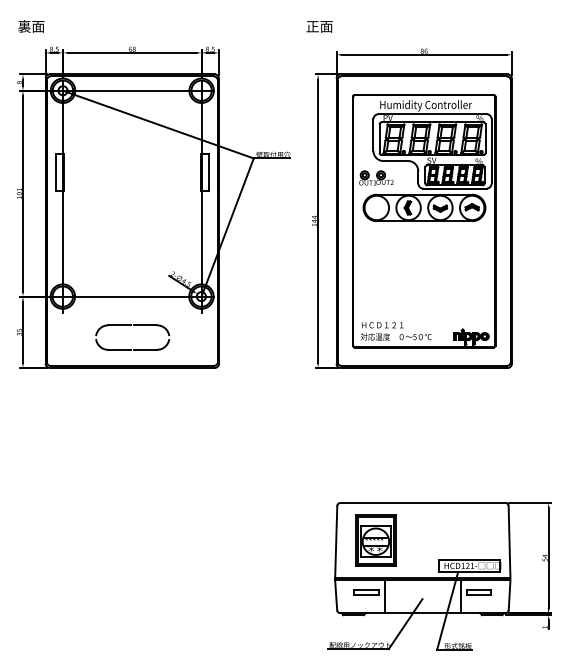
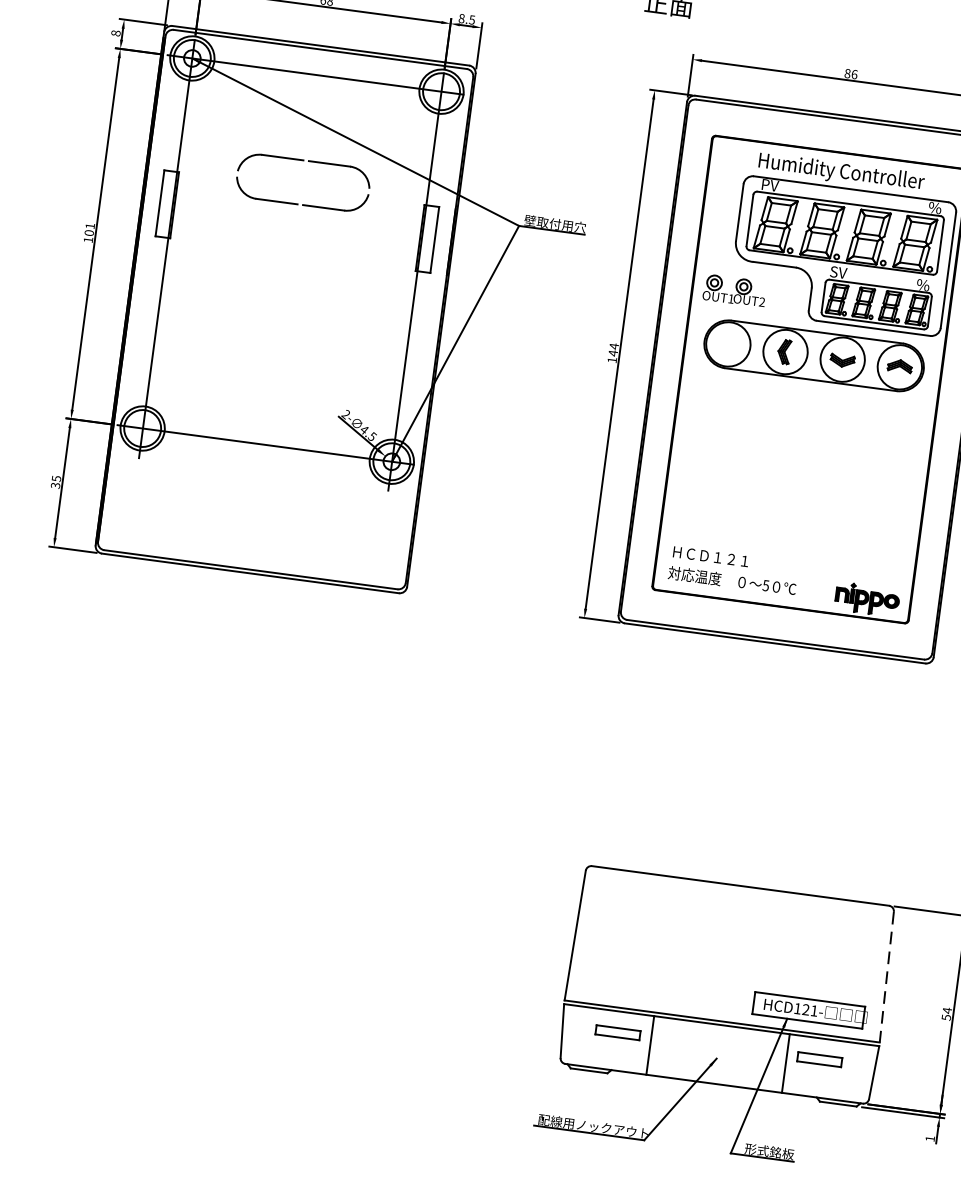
part: (131, 325) -> (304, 160), moved
part: (375, 540) -> (646, 941), removed
line: (509, 542) -> (886, 977), solid -> dashed

